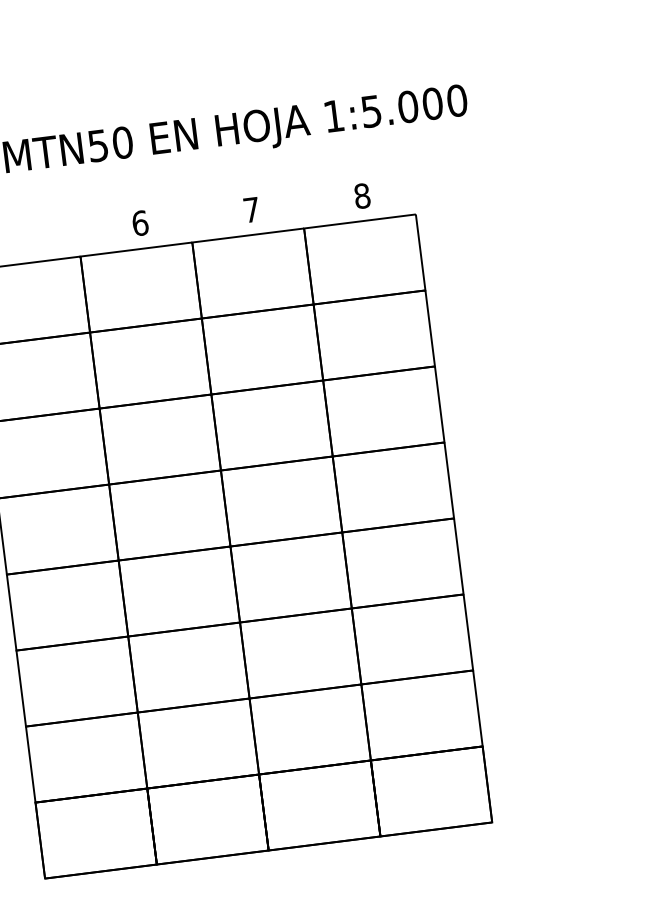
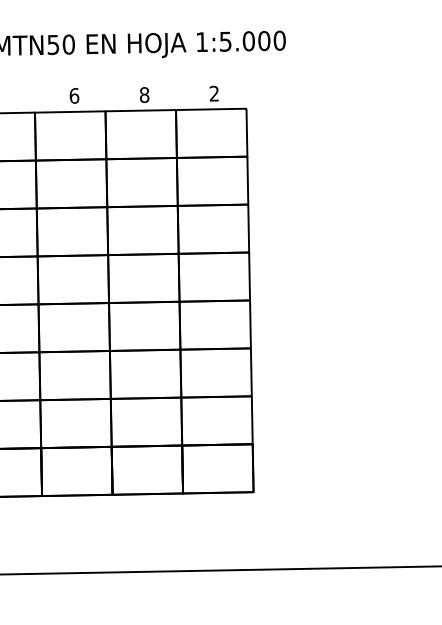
text: (362, 195) -> (214, 93), 8 -> 2
text: (251, 209) -> (144, 94), 7 -> 8

